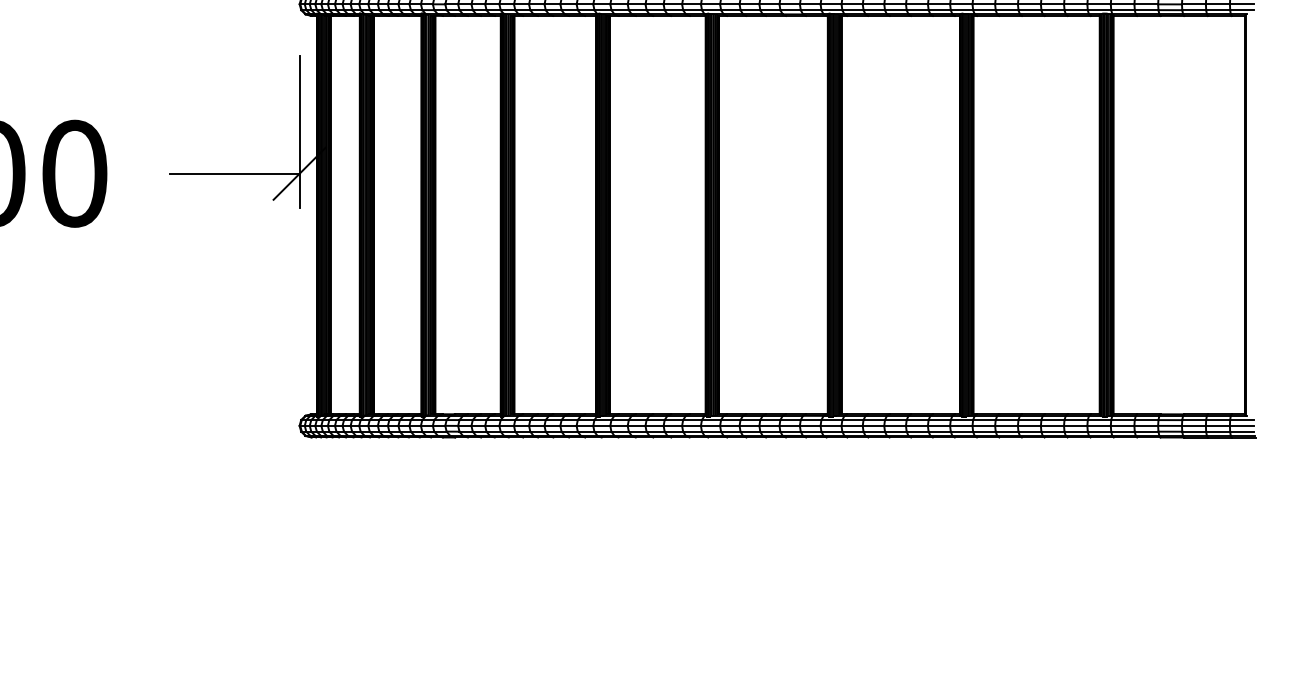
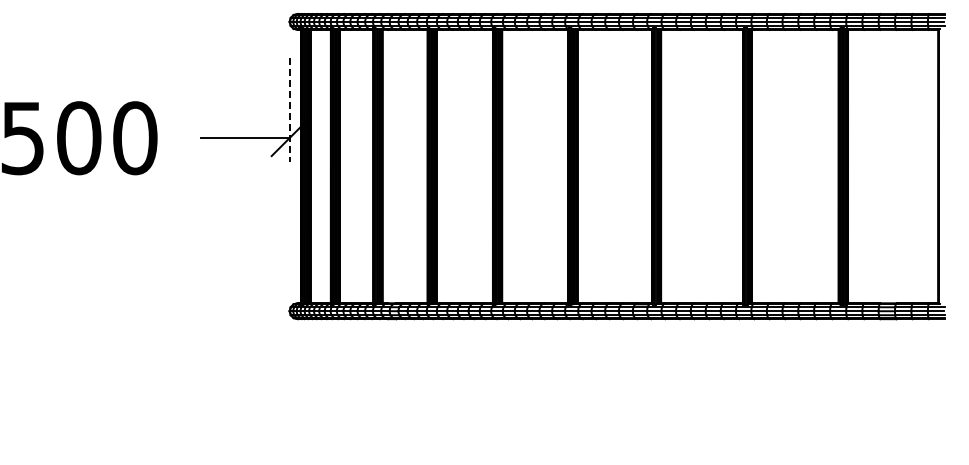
line: (299, 133) -> (289, 110), solid -> dashed

